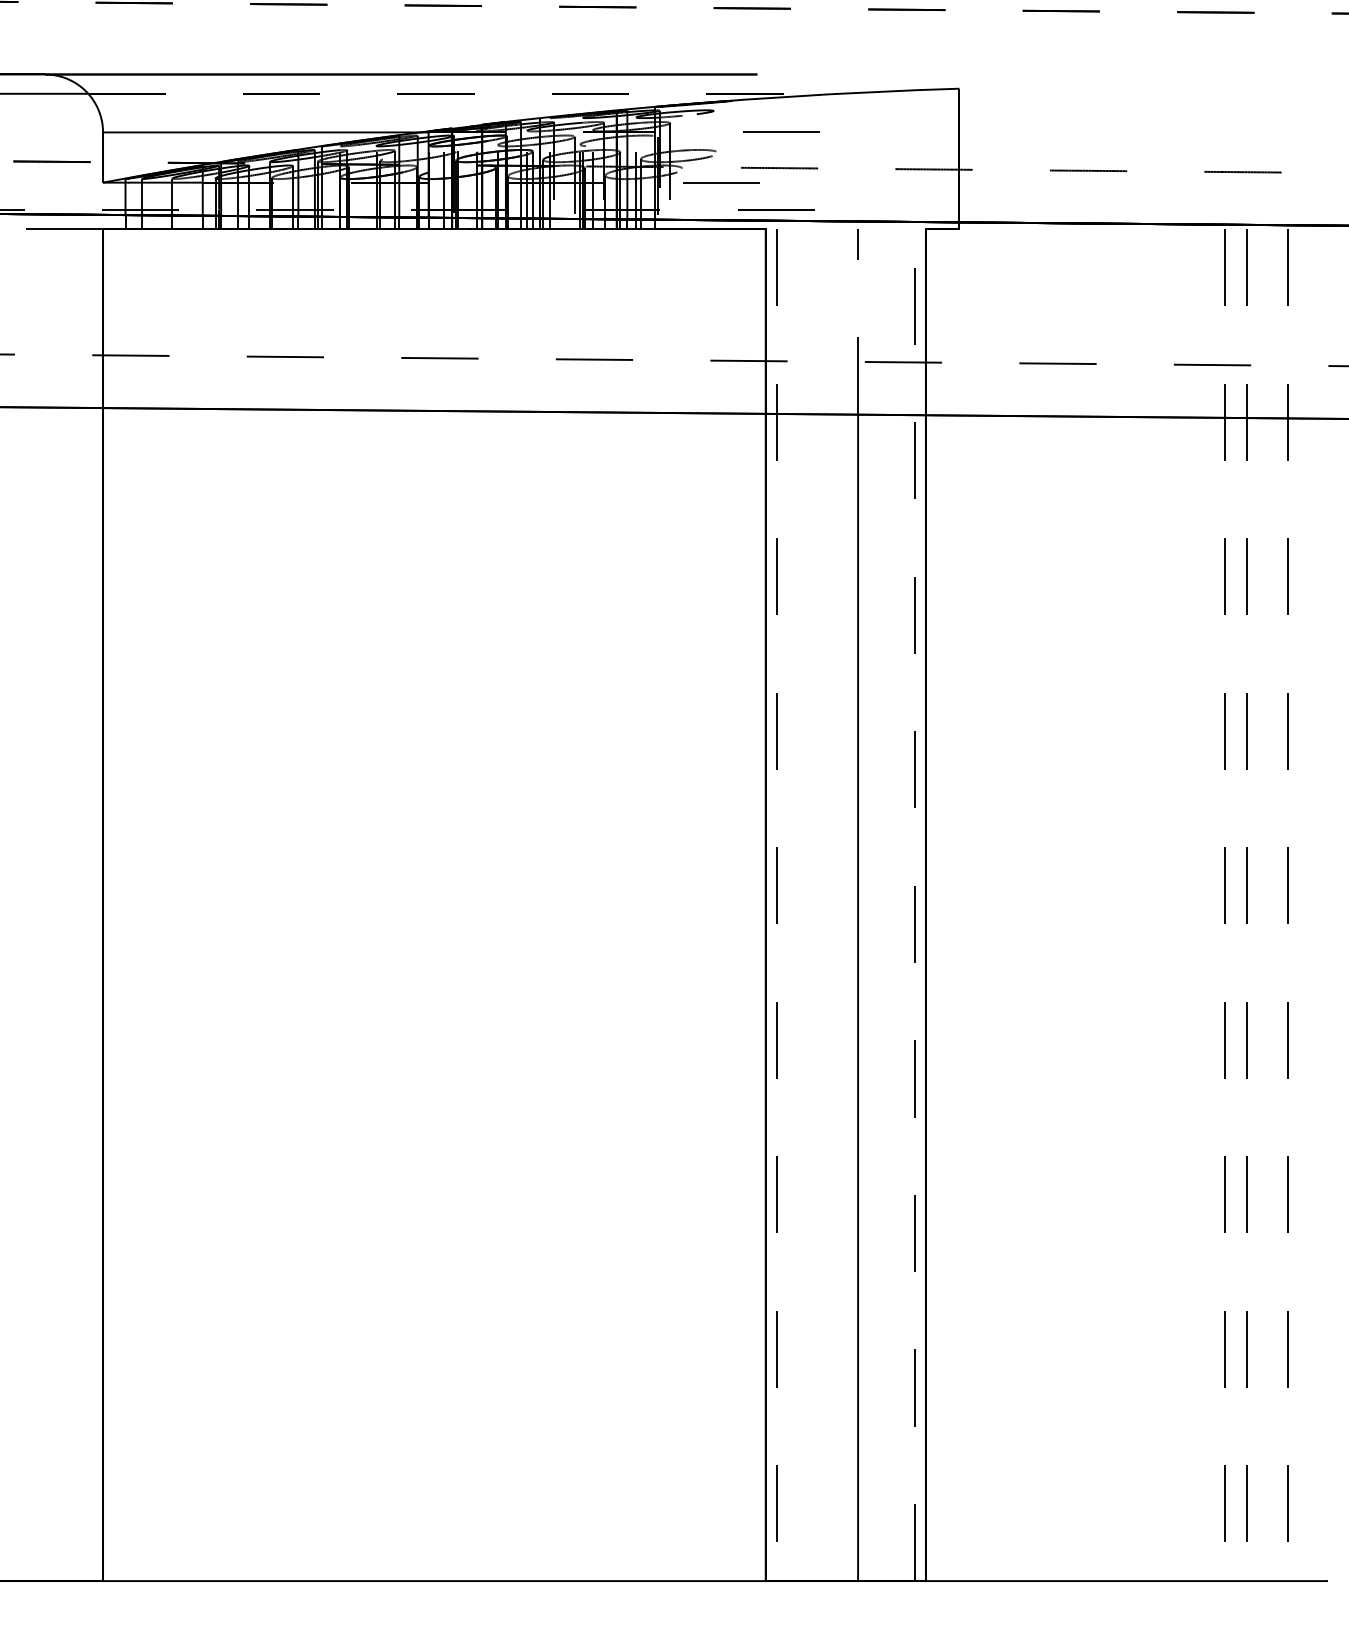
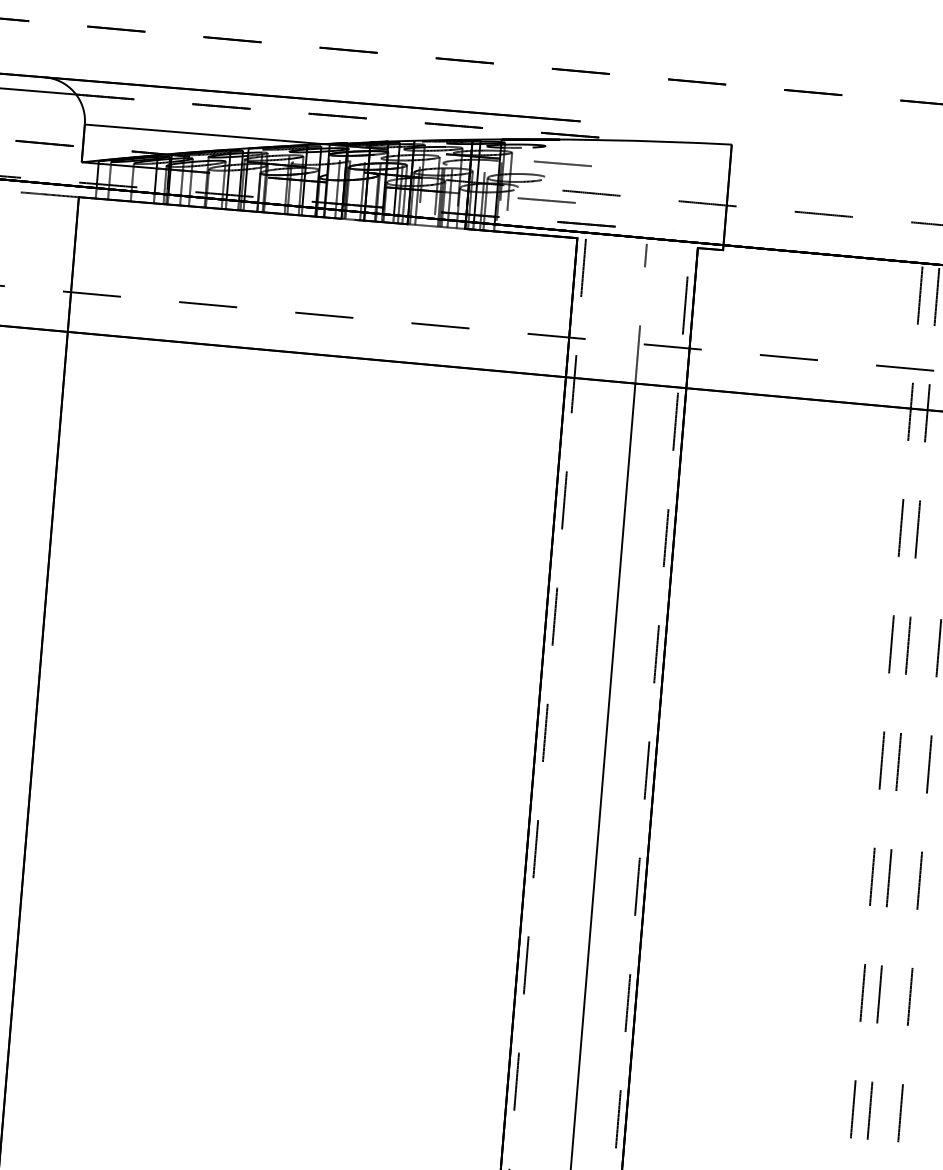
line: (781, 131) -> (562, 163), moved

